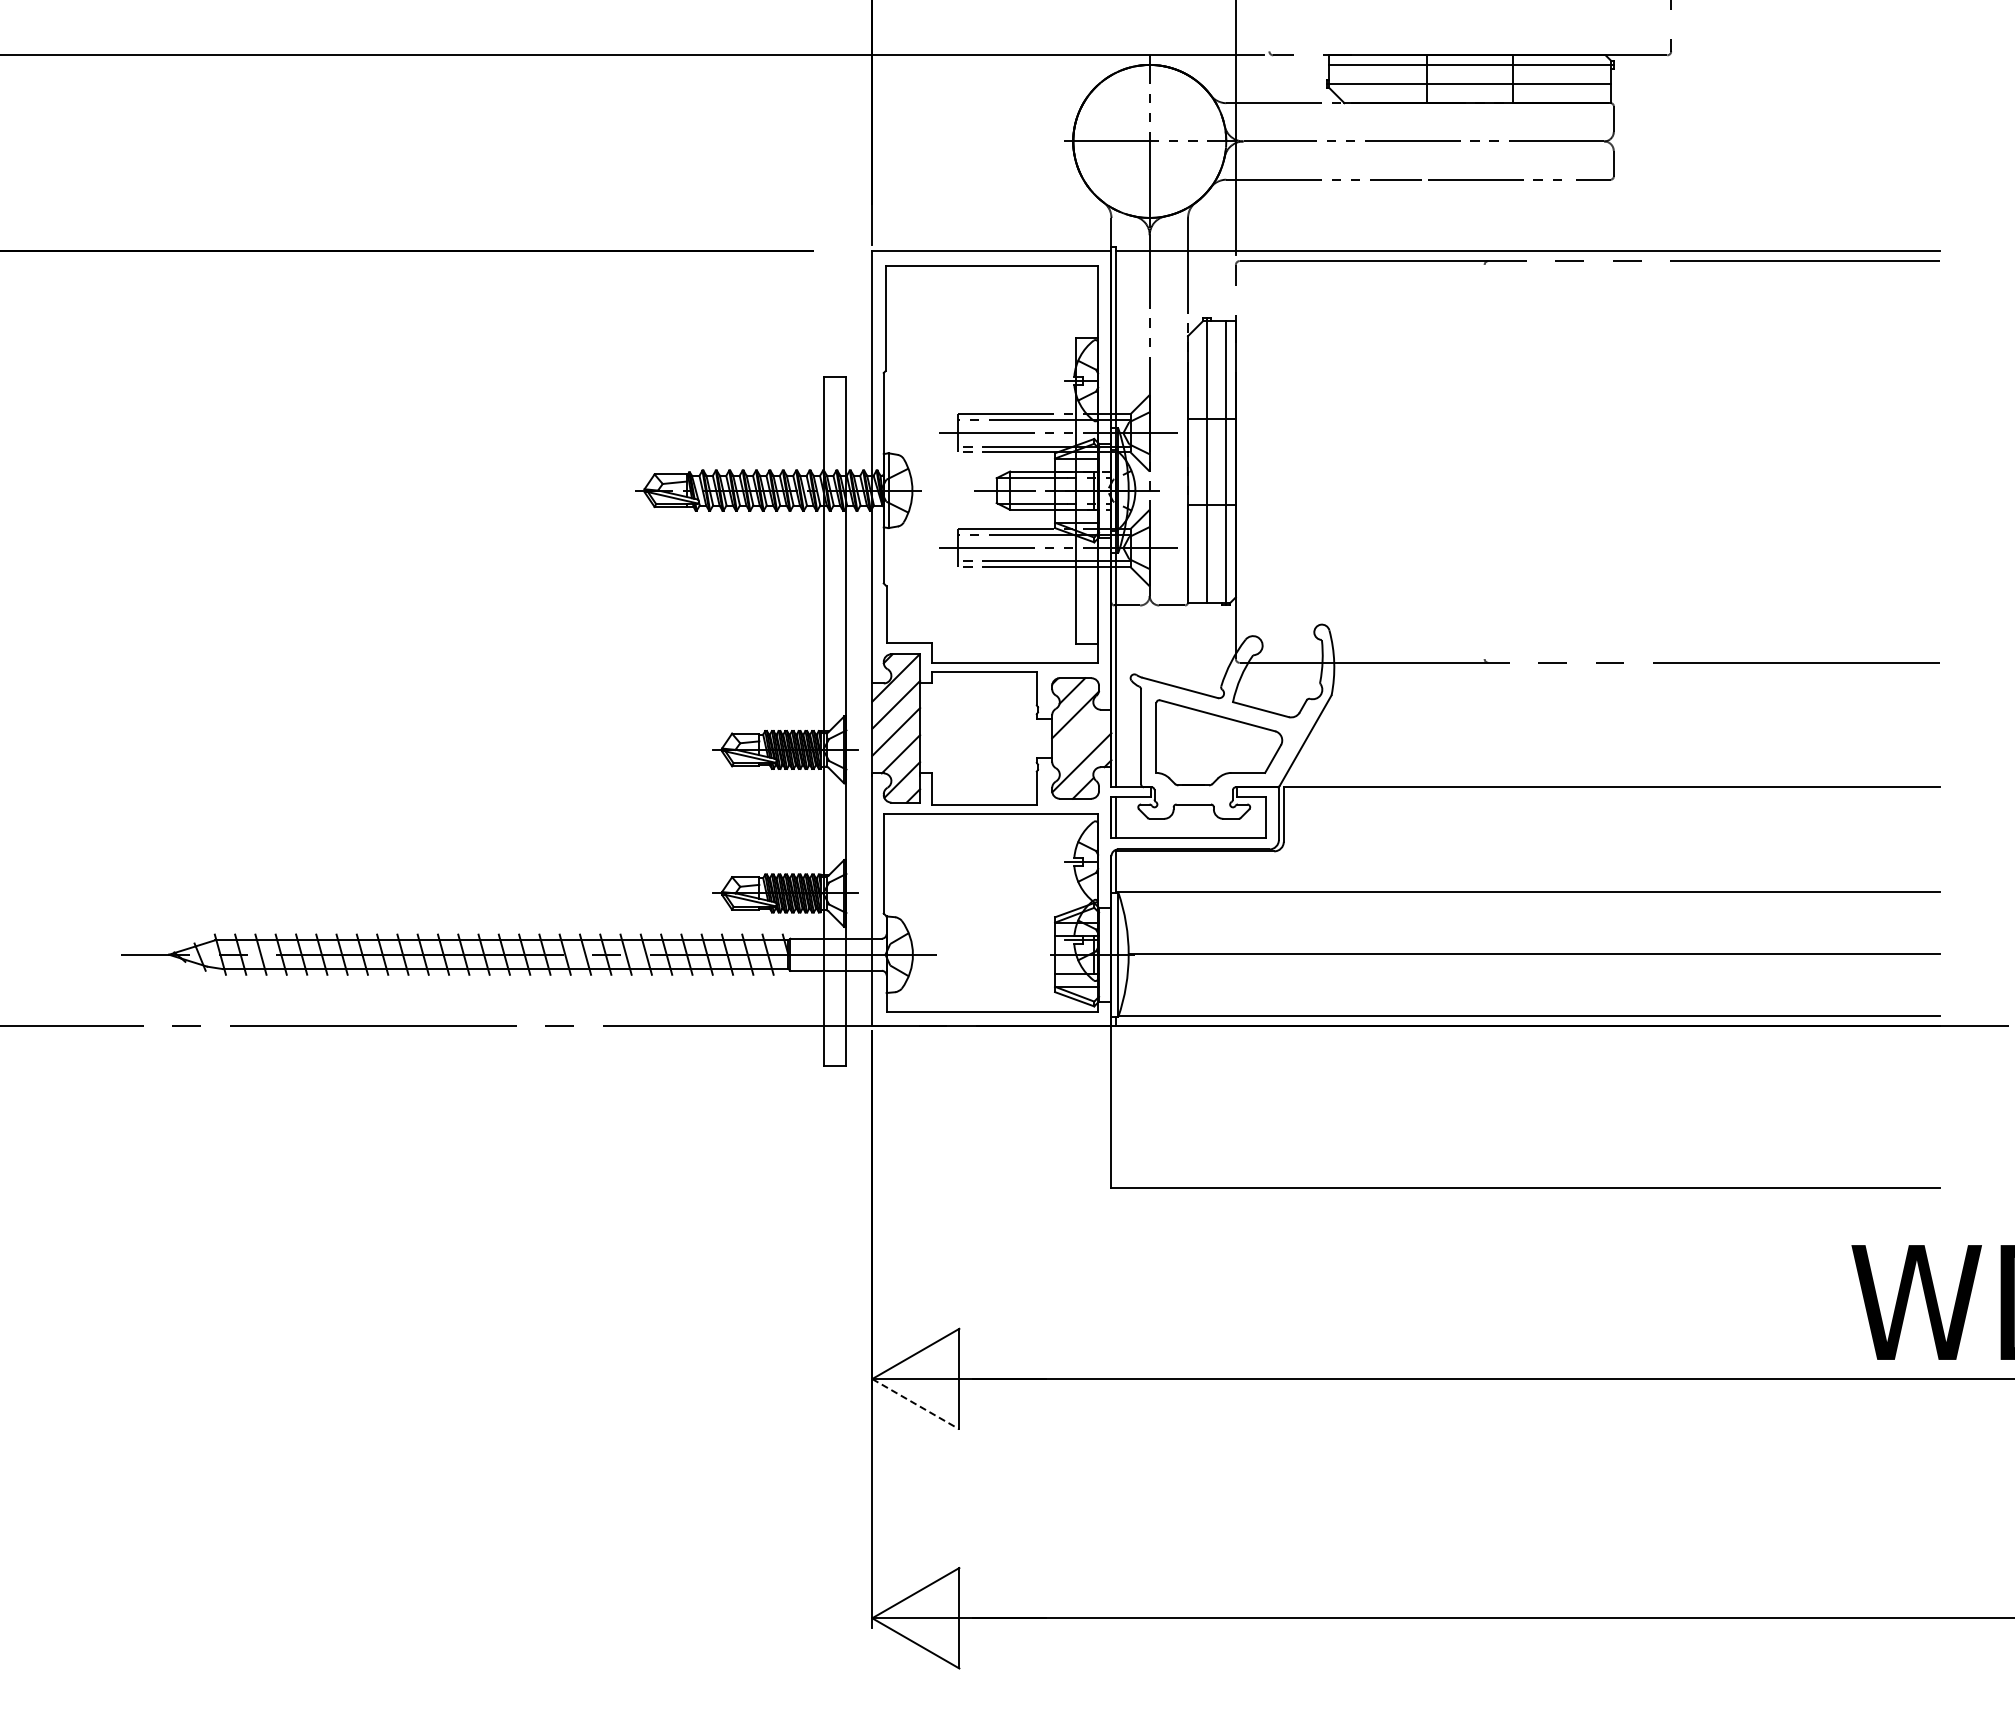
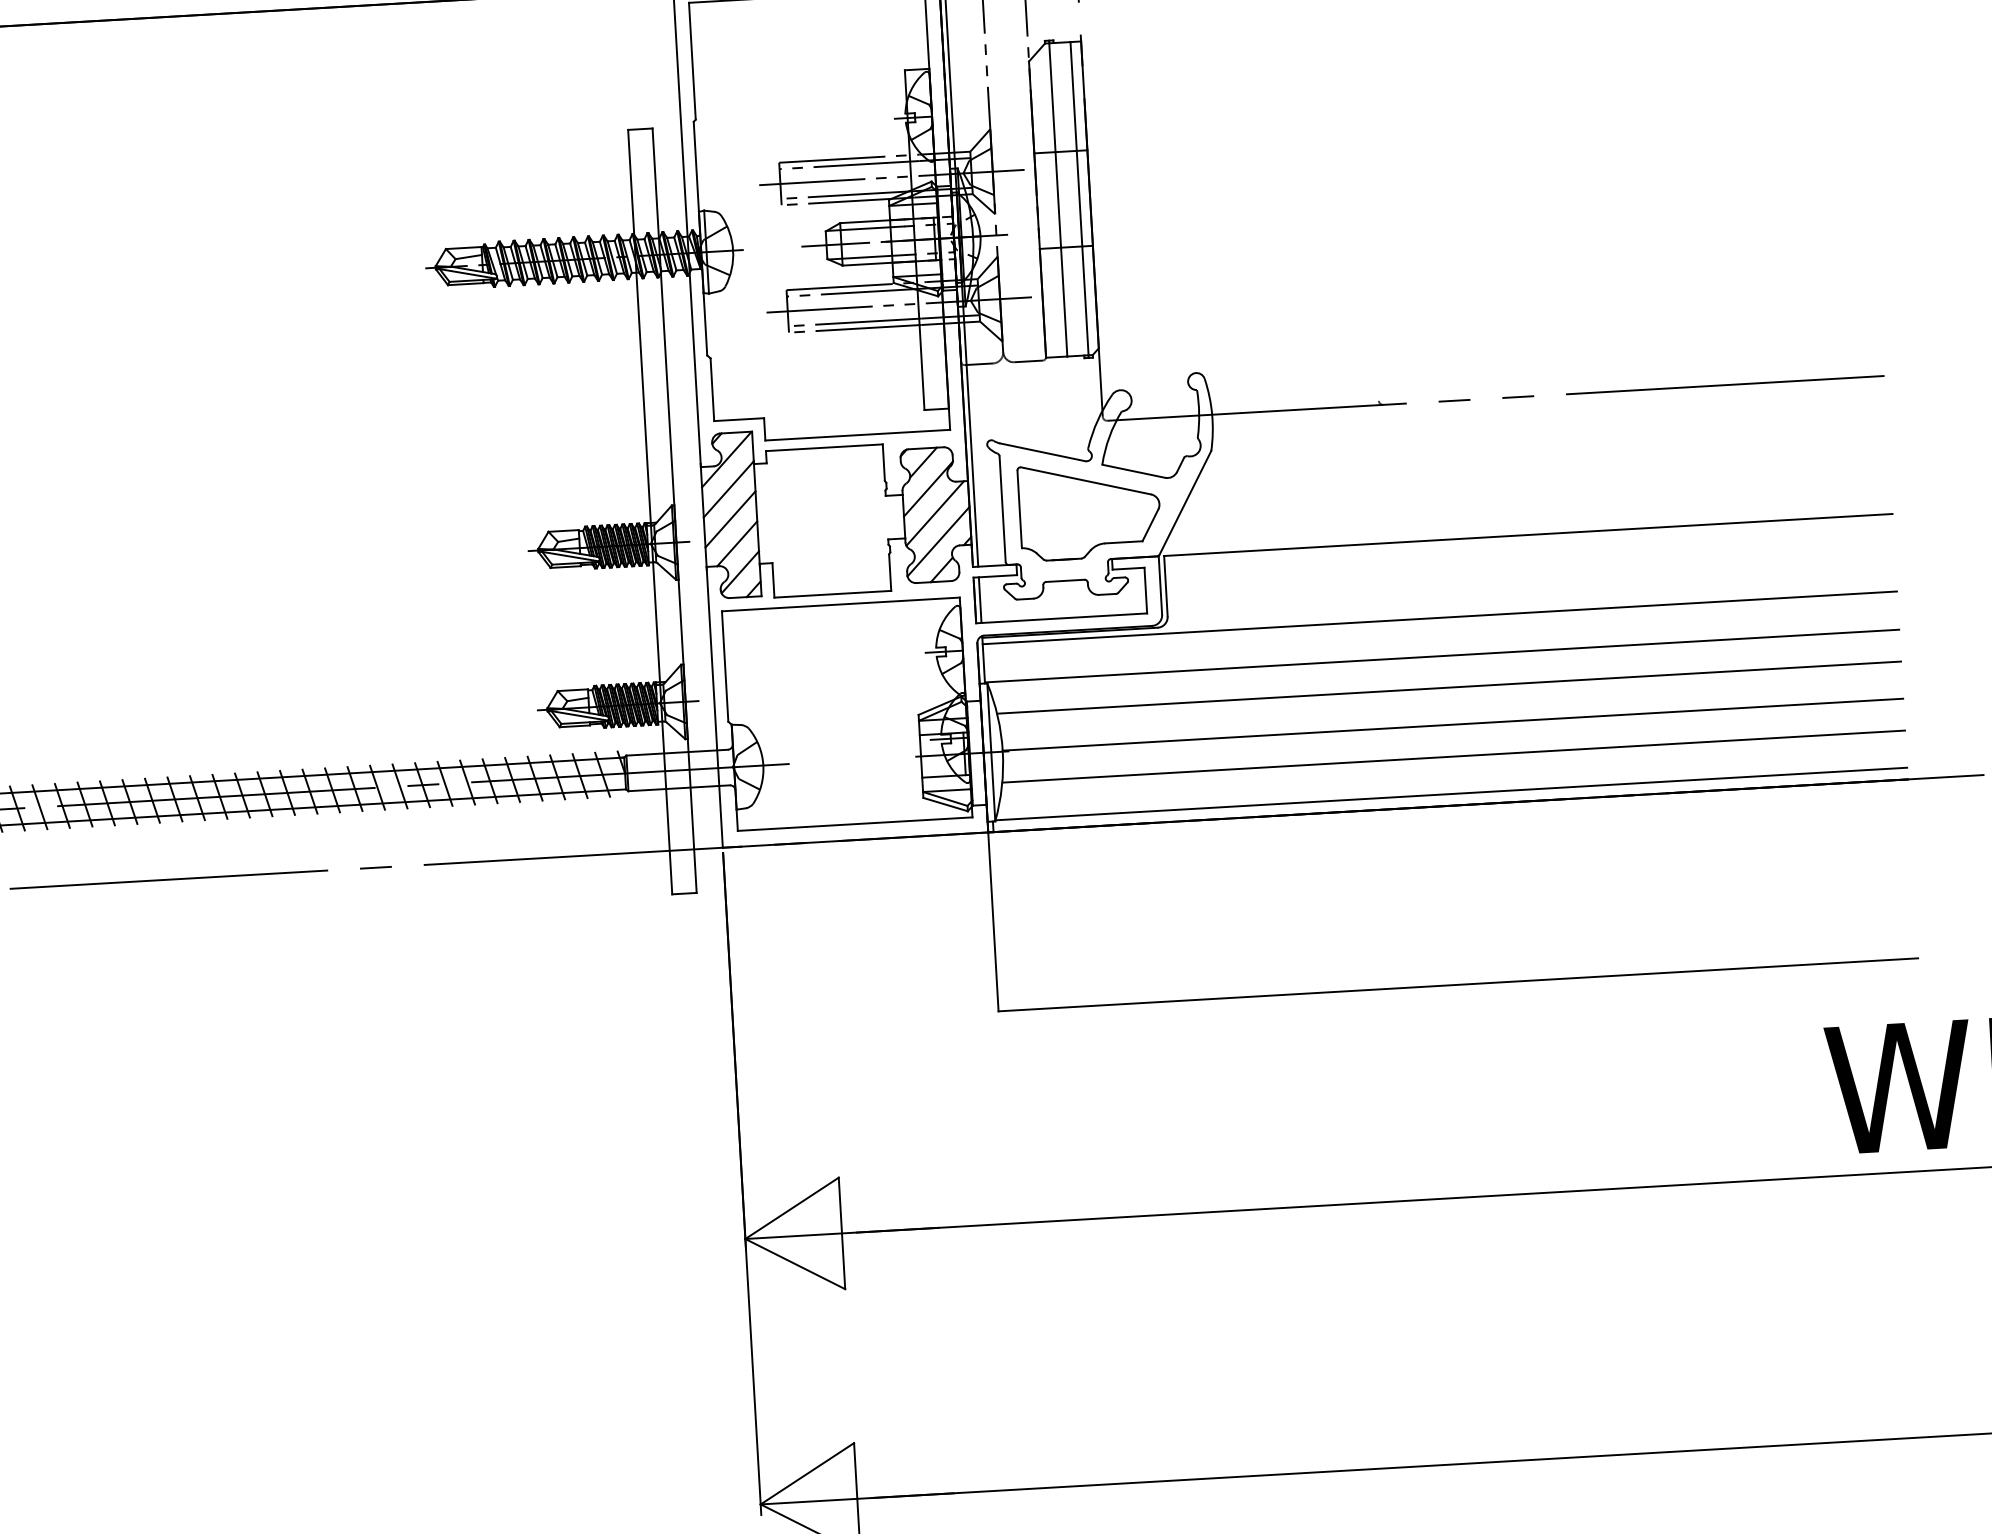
line: (1079, 736) -> (934, 512), added
line: (1528, 857) -> (1440, 618), added
line: (1532, 920) -> (1448, 687), added
line: (1533, 982) -> (1453, 756), added
line: (916, 1404) -> (796, 1264), dashed -> solid

